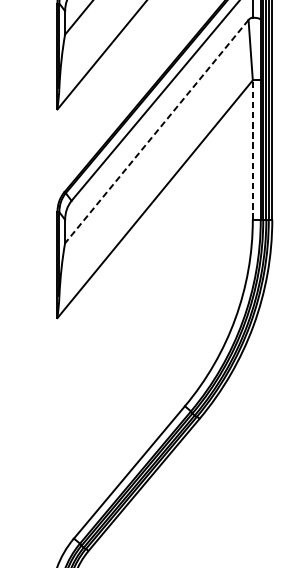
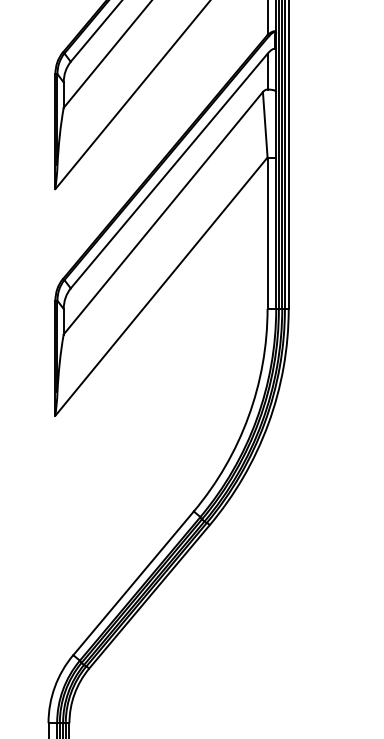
line: (156, 131) -> (163, 213), dashed -> solid
line: (252, 150) -> (267, 233), dashed -> solid

